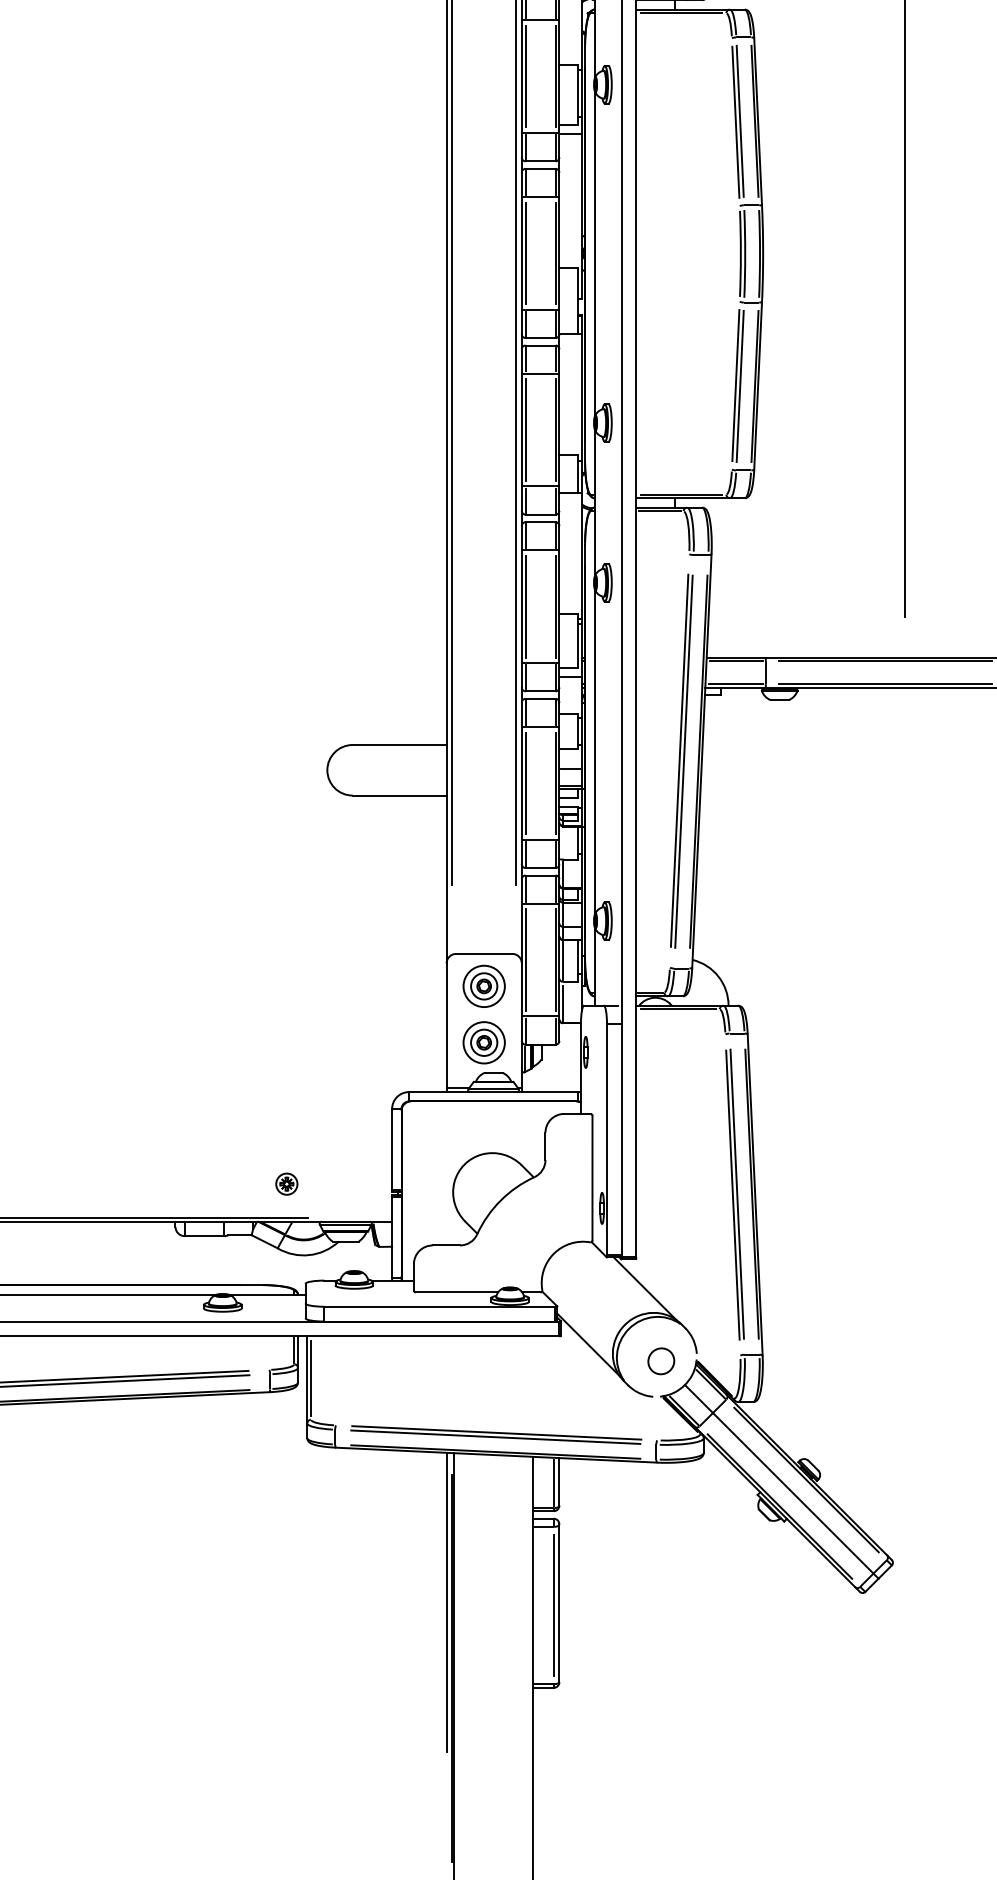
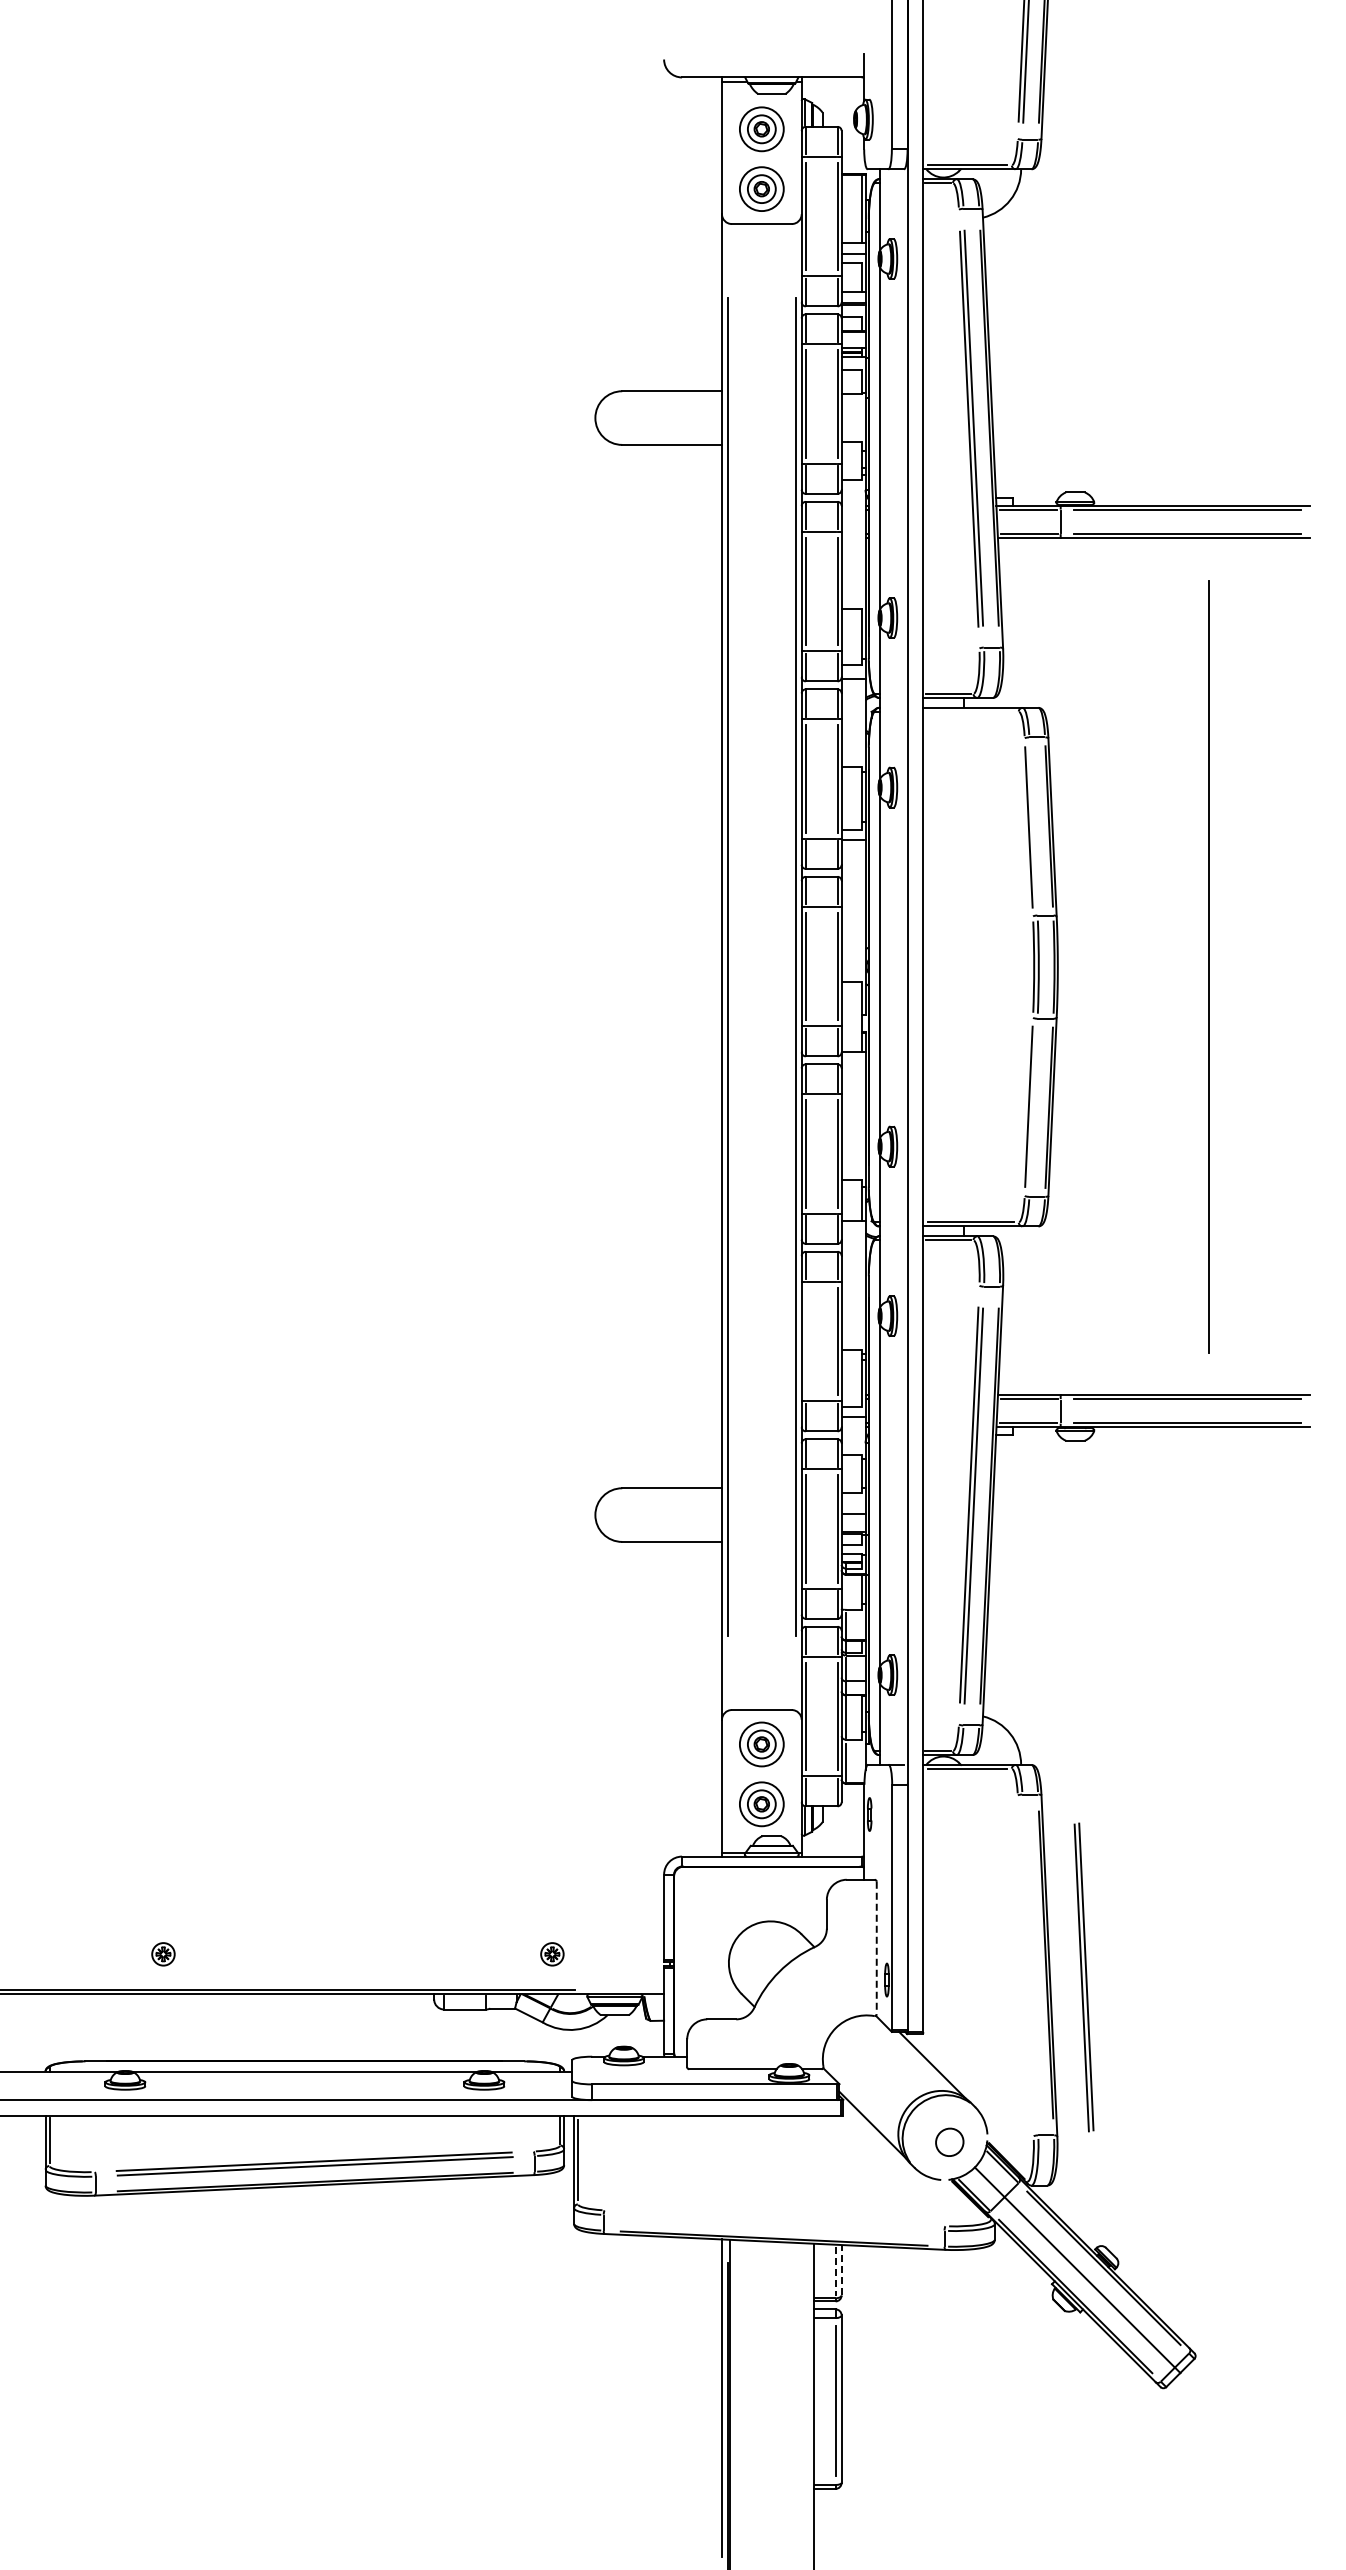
line: (680, 13) -> (970, 711), removed
line: (740, 121) -> (1033, 826), removed
line: (740, 386) -> (1033, 1107), removed
line: (525, 606) -> (805, 1341), removed
line: (592, 1178) -> (876, 1948), solid -> dashed
part: (734, 1194) -> (1083, 1977), moved
part: (496, 1434) -> (774, 2220), removed
line: (559, 1481) -> (841, 2269), solid -> dashed
line: (553, 1483) -> (835, 2271), solid -> dashed

